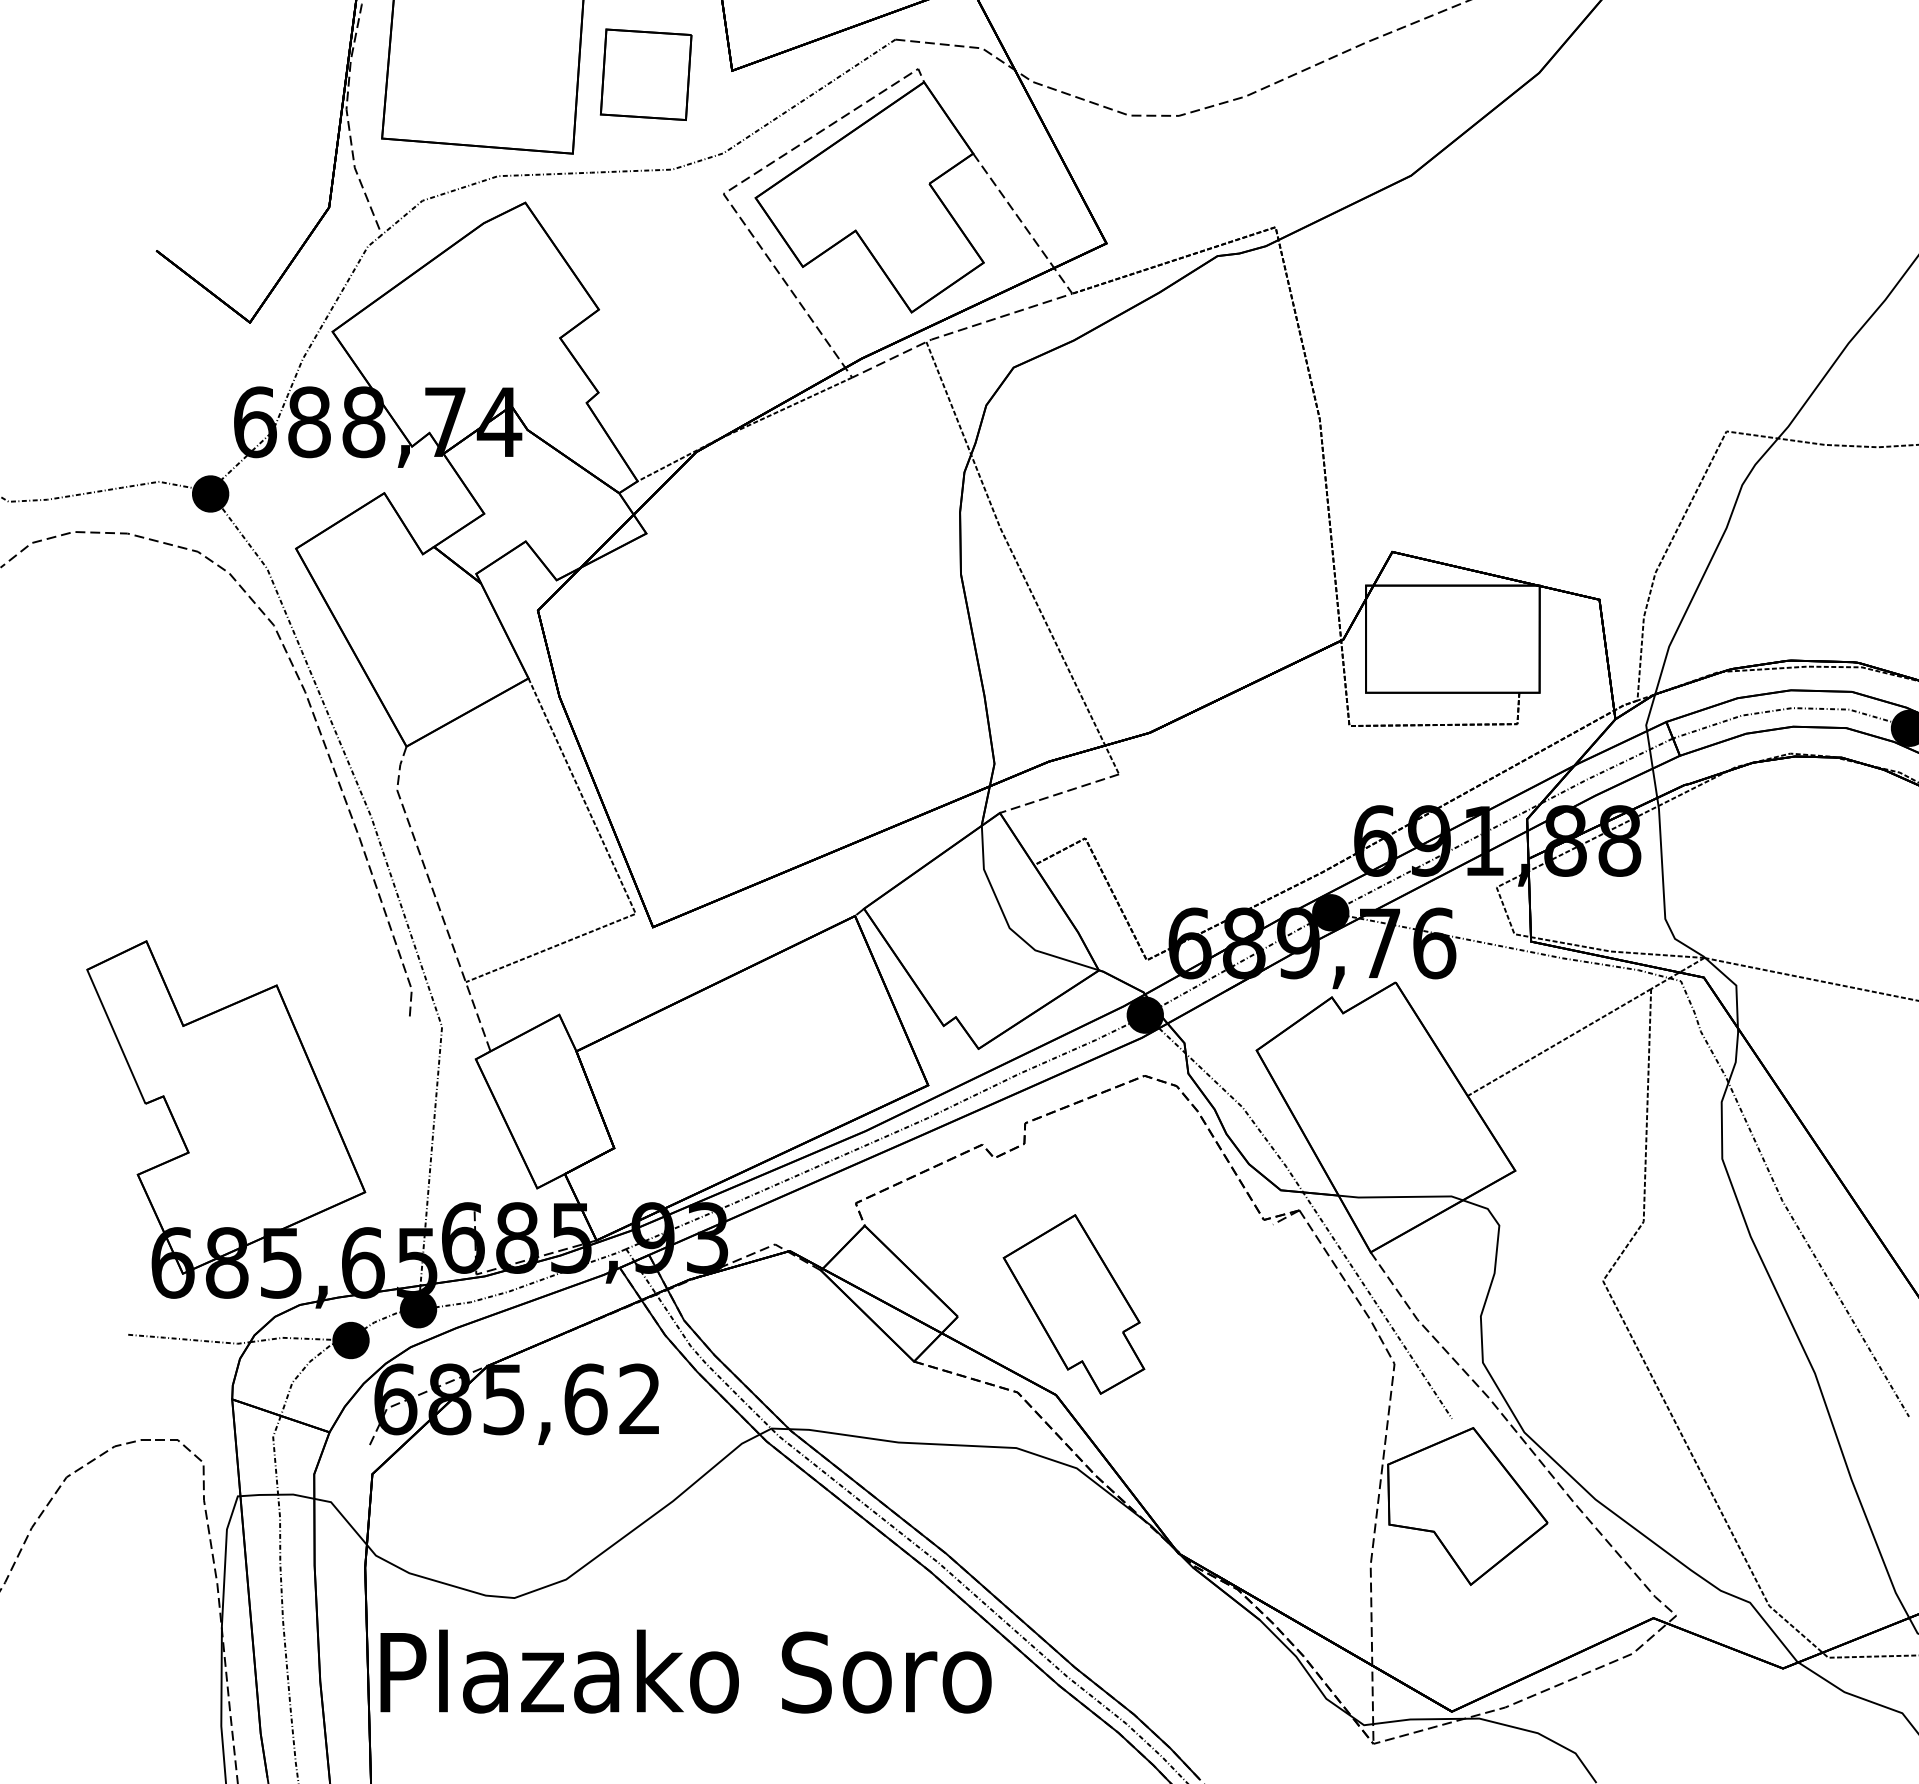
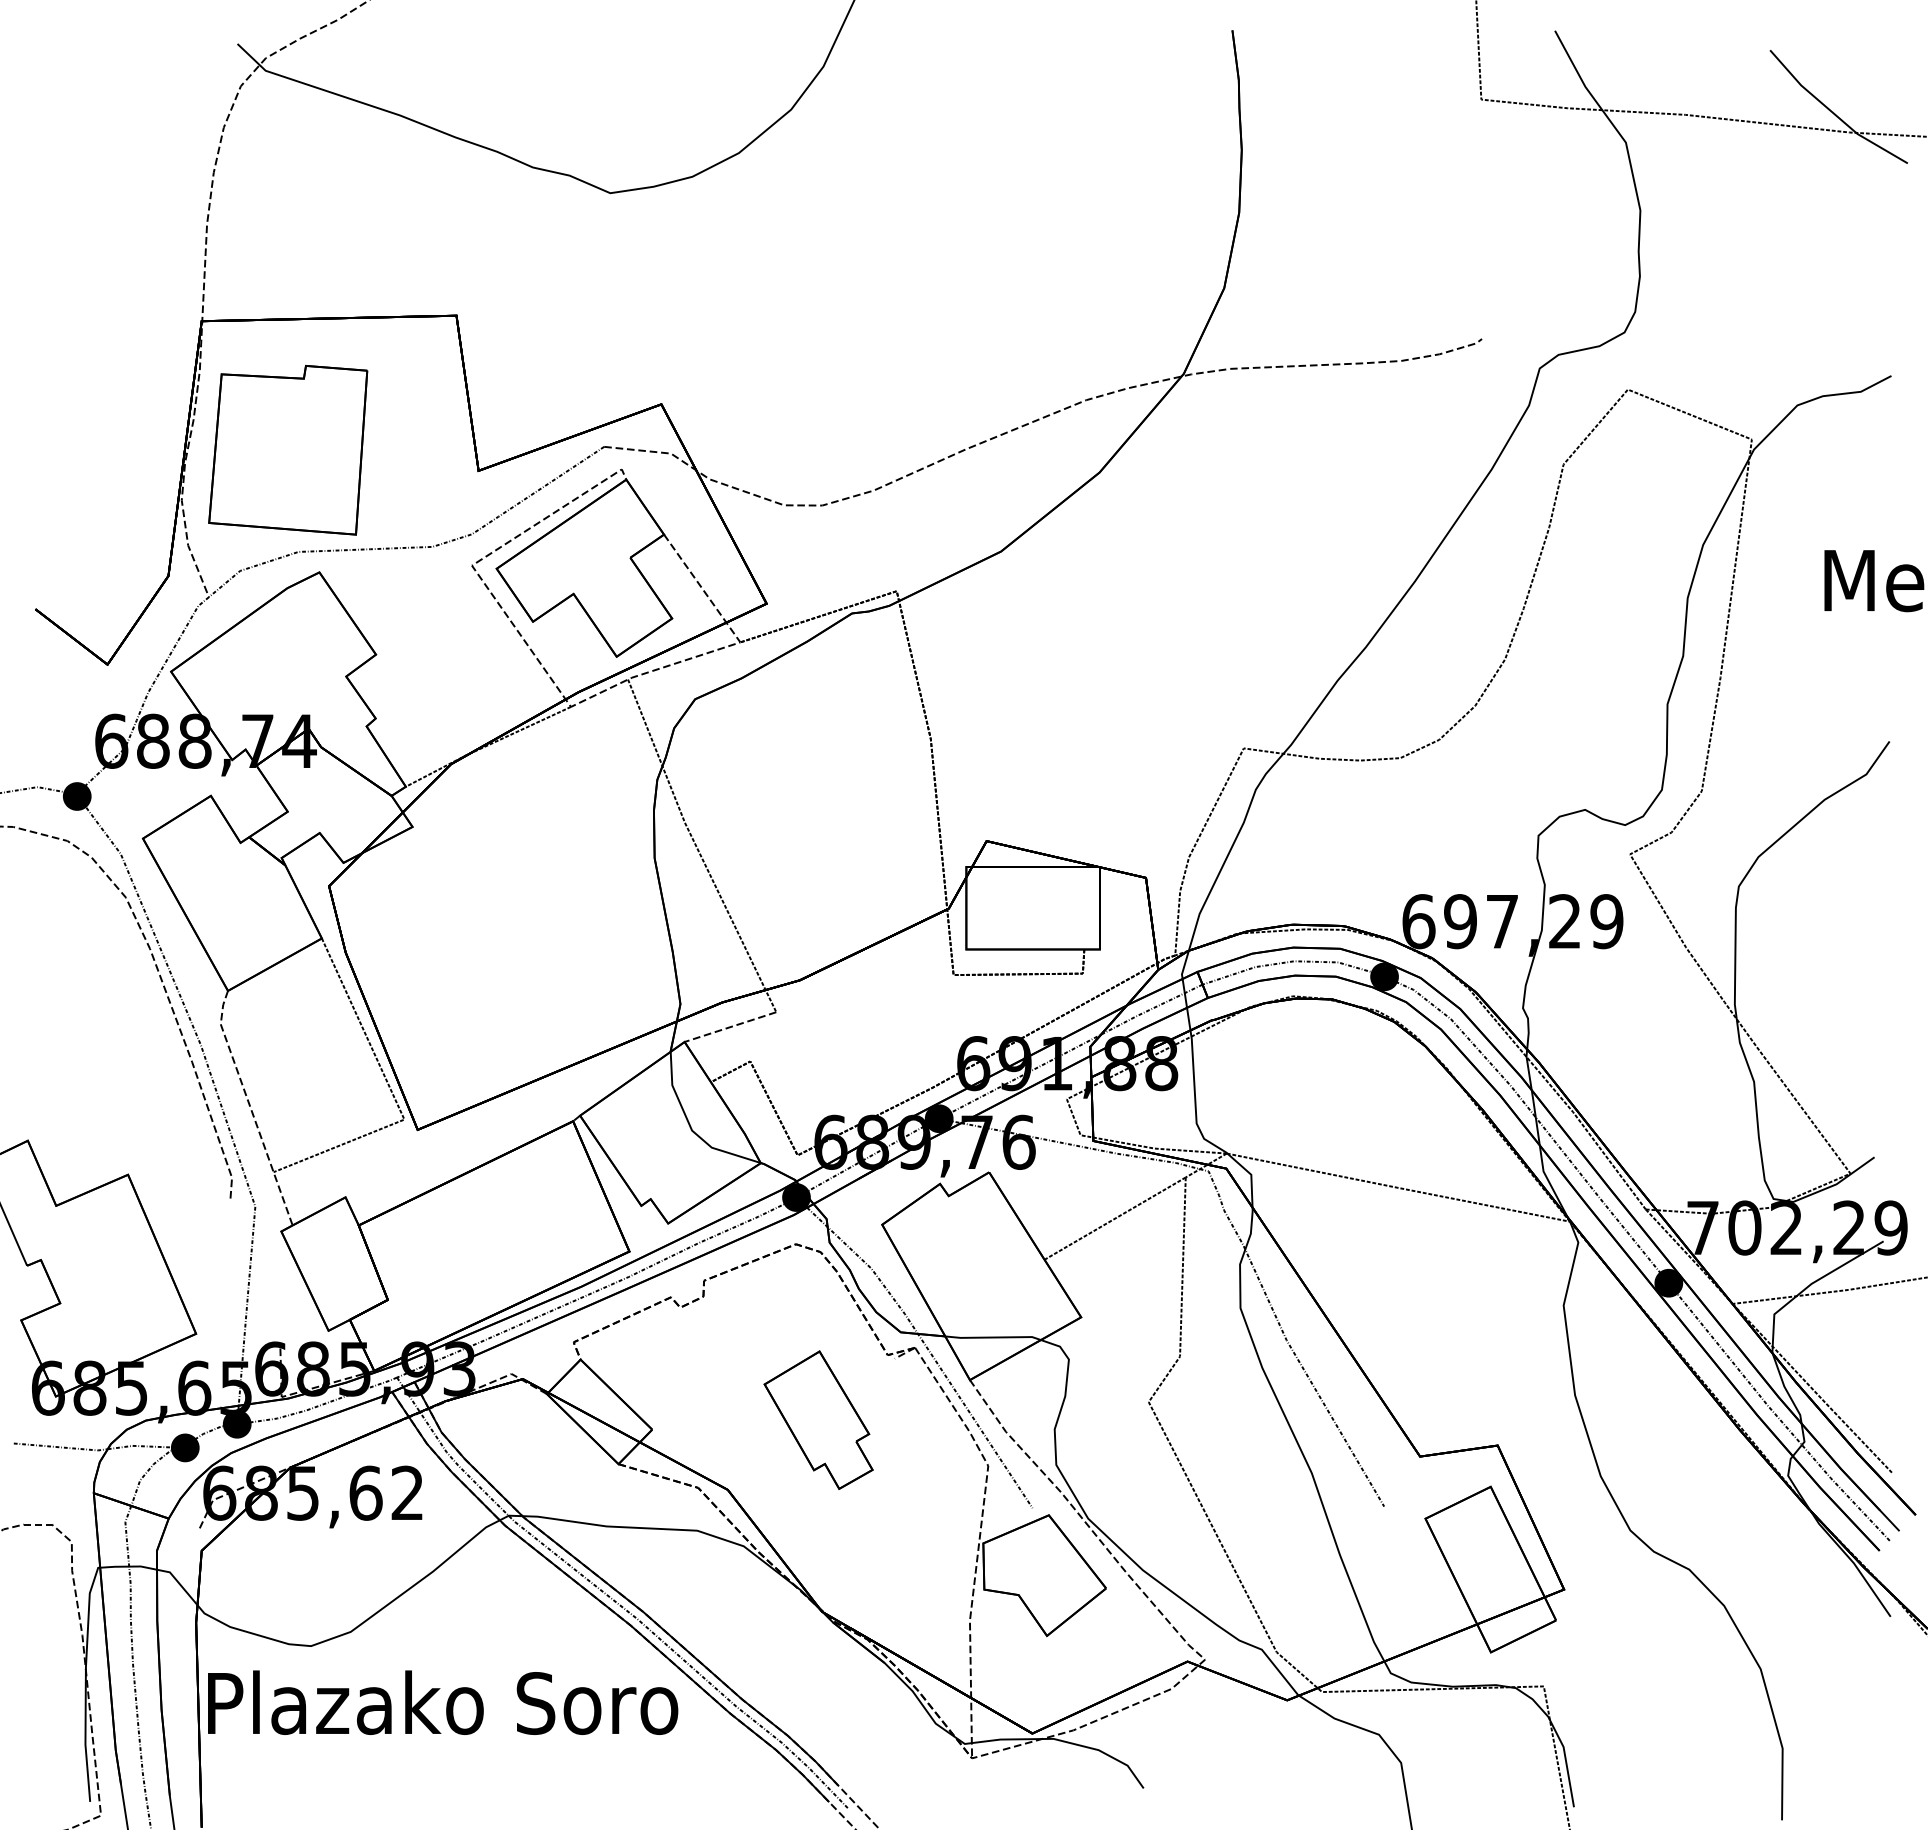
part: (646, 74) -> (412, 473), removed
part: (1073, 1303) -> (818, 1419), moved

